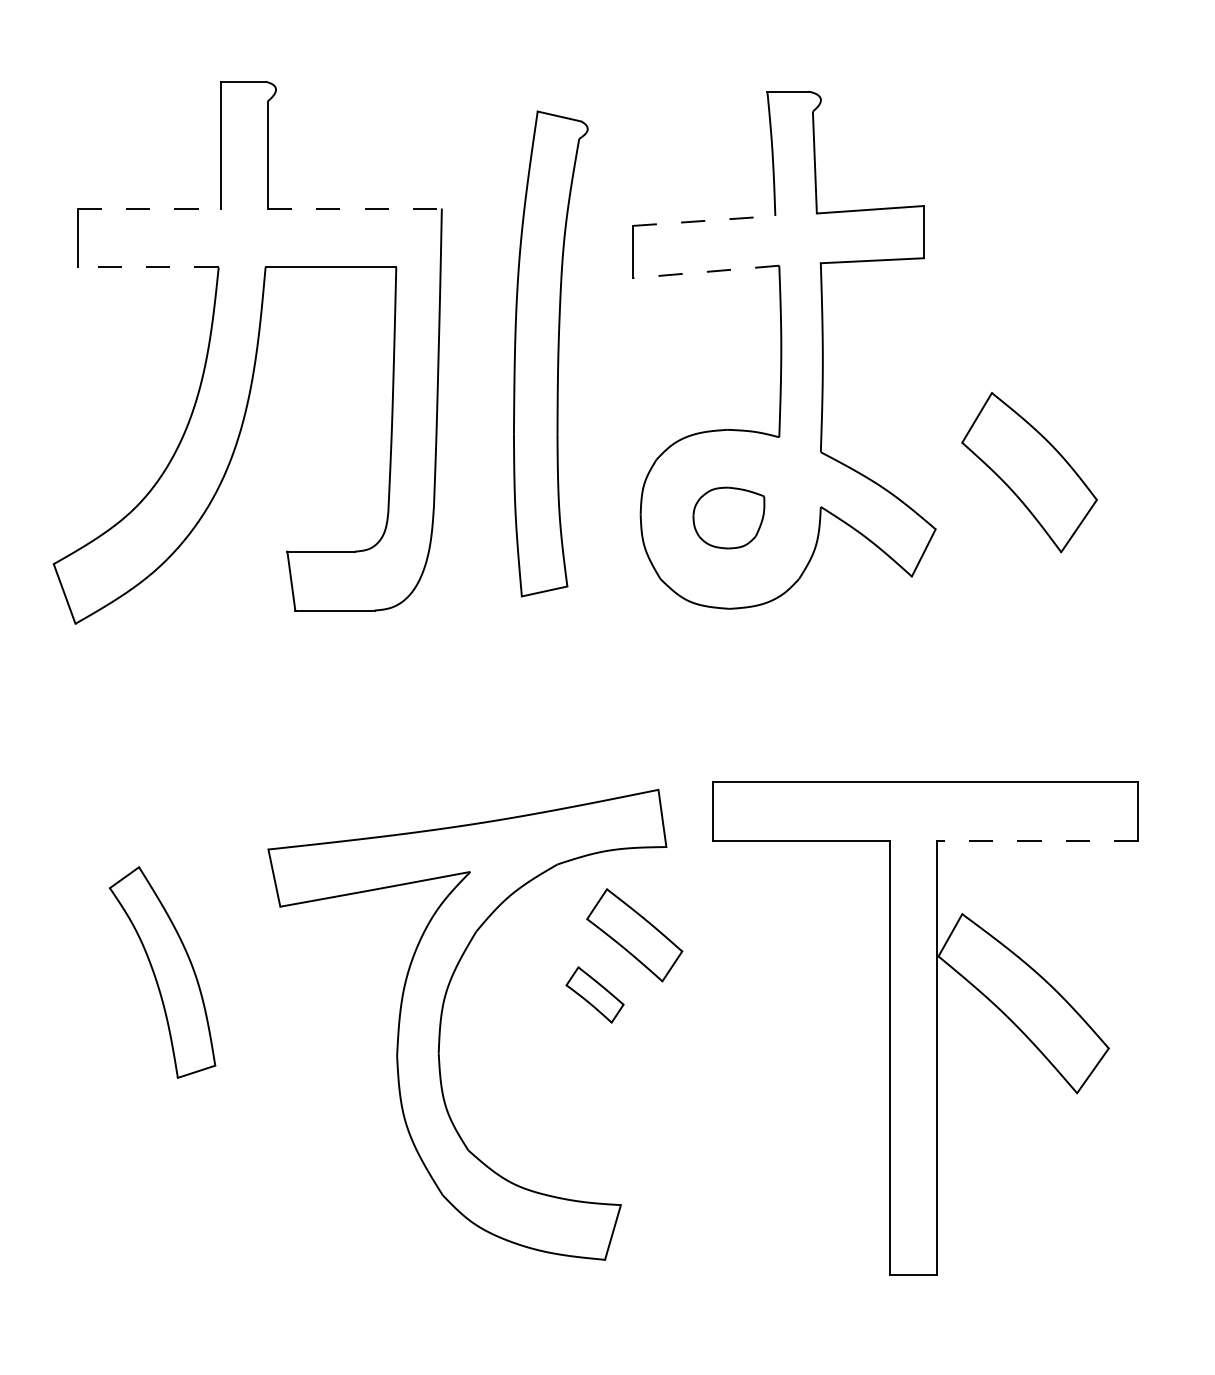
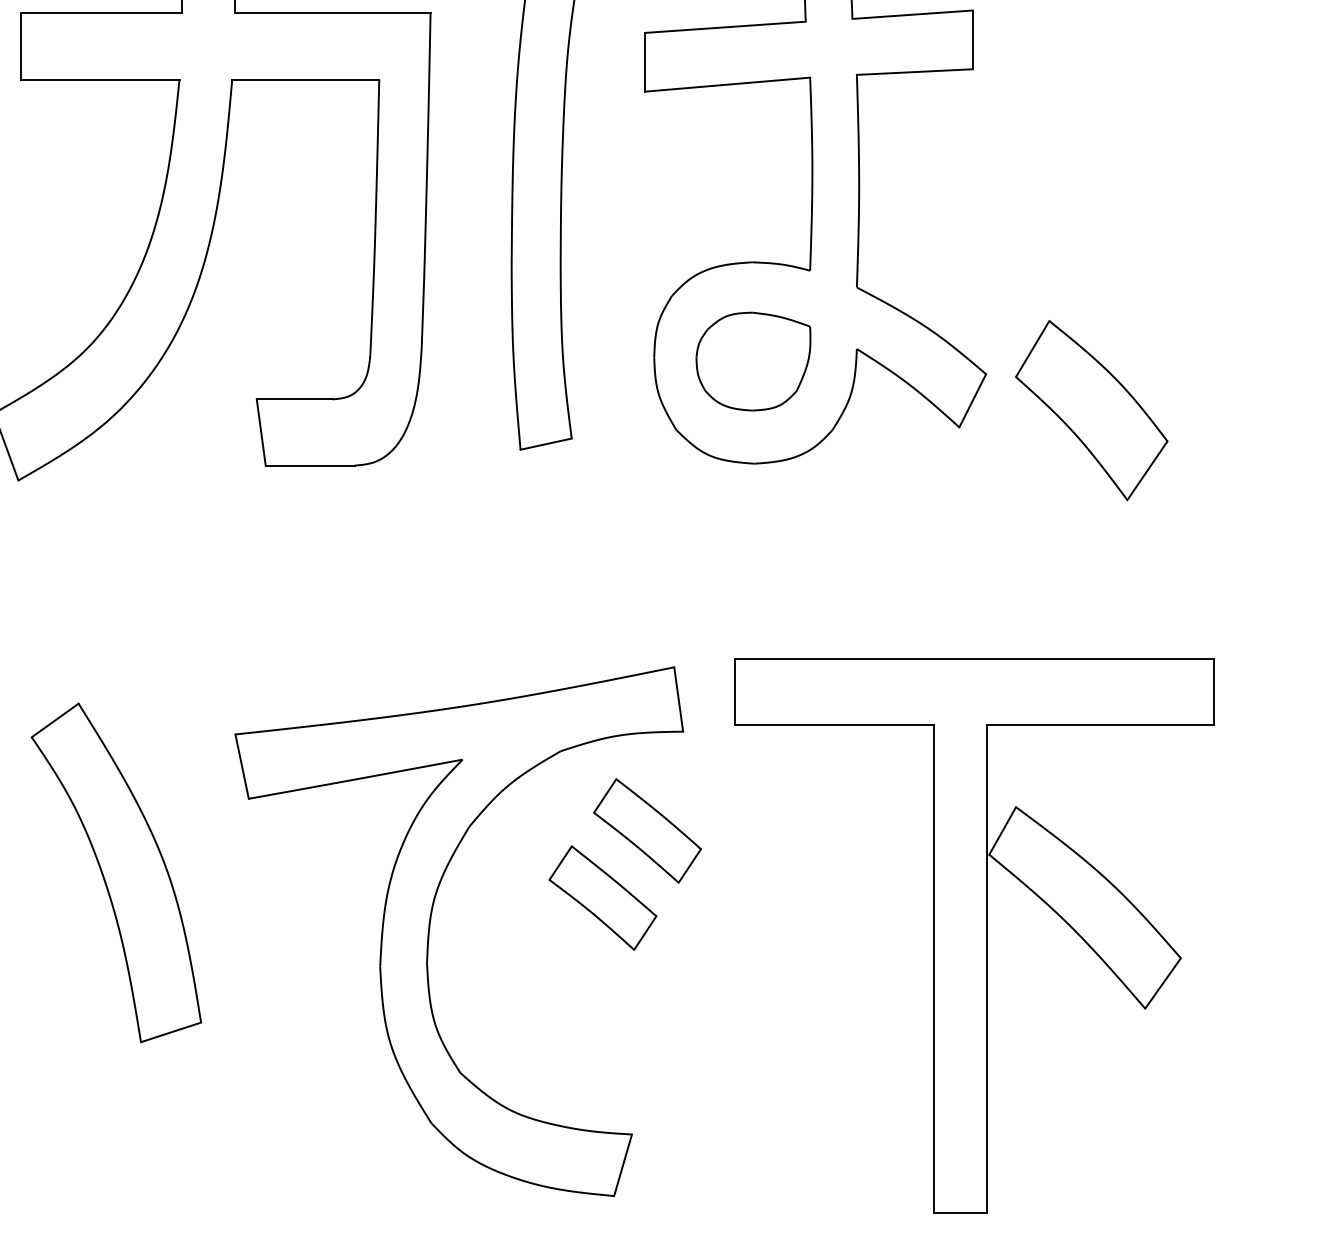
line: (149, 208) -> (101, 13), dashed -> solid
line: (355, 208) -> (333, 13), dashed -> solid
line: (704, 220) -> (726, 26), dashed -> solid
line: (148, 267) -> (100, 79), dashed -> solid
line: (706, 271) -> (728, 84), dashed -> solid
part: (1029, 472) -> (1091, 410), moved
part: (728, 517) -> (753, 360), size x1.43
line: (1037, 841) -> (1100, 725), dashed -> solid
part: (162, 972) -> (116, 872), size x1.43
part: (594, 994) -> (602, 897), size x1.67

